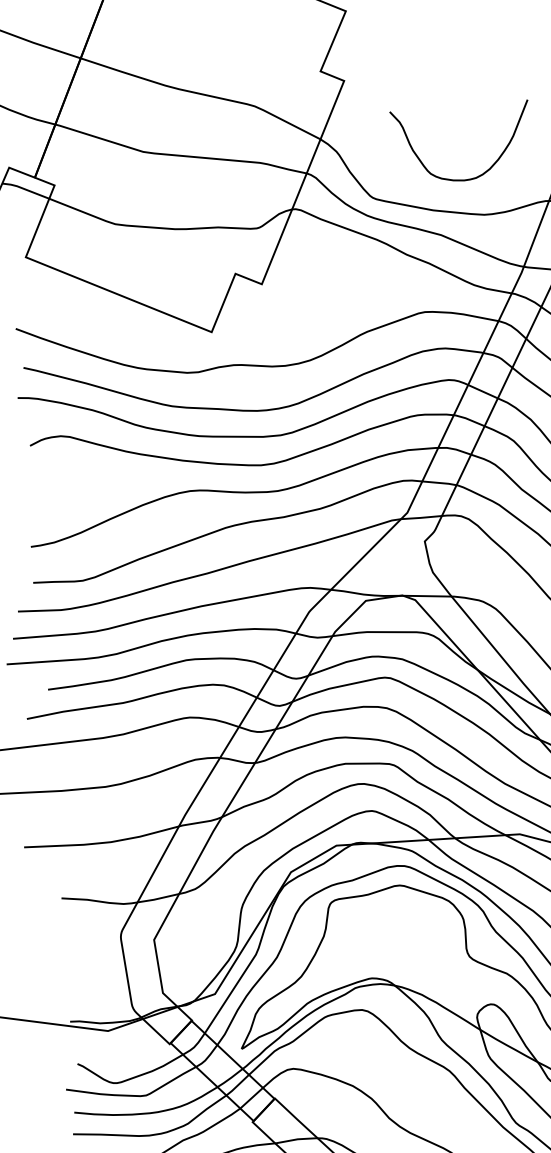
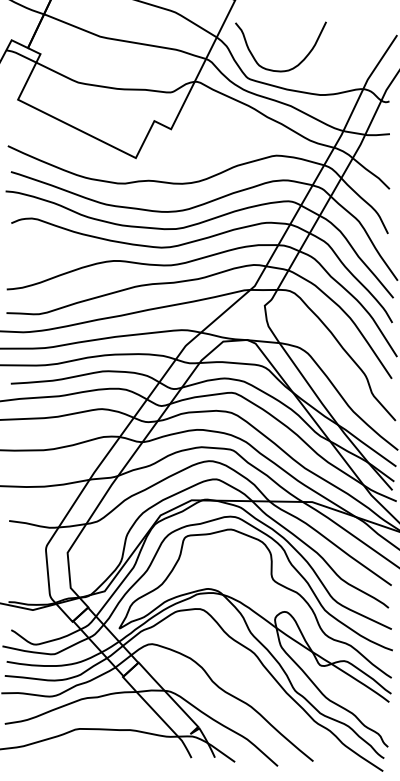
curve: (463, 178) -> (280, 70), moved

